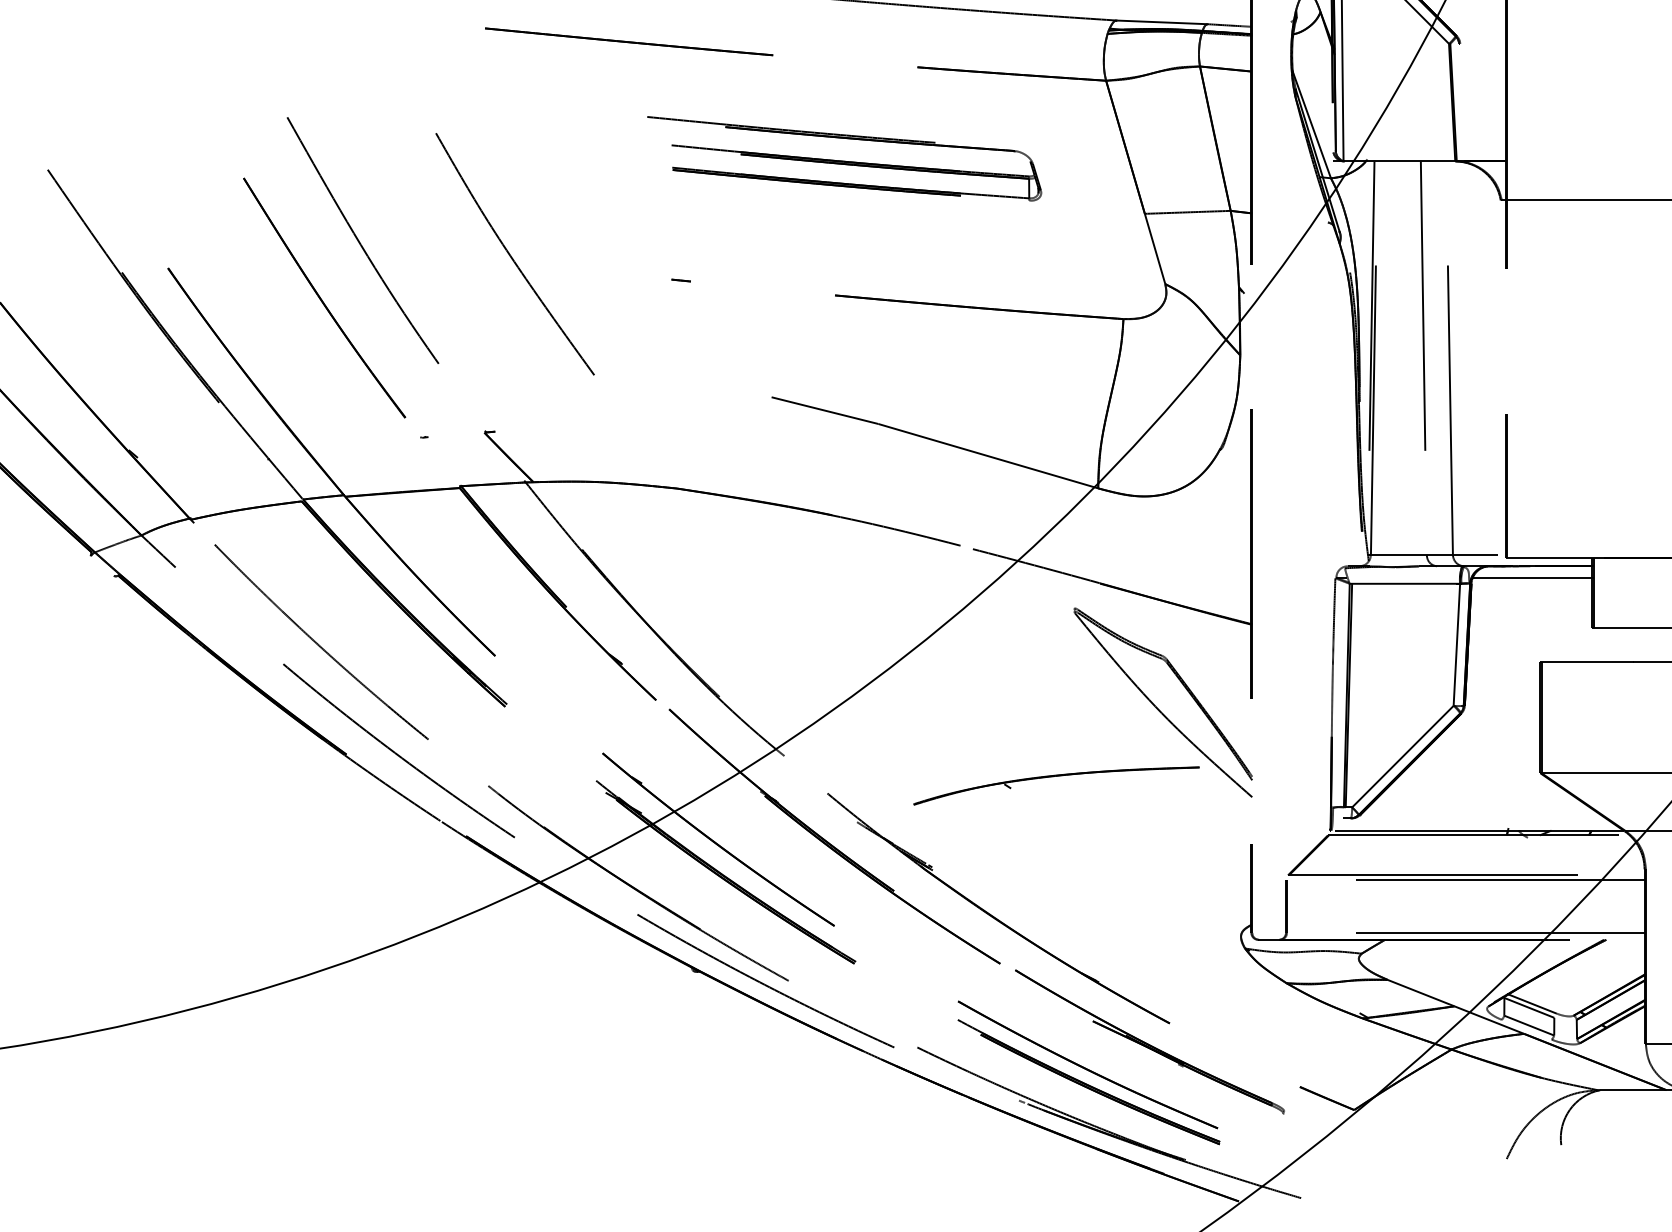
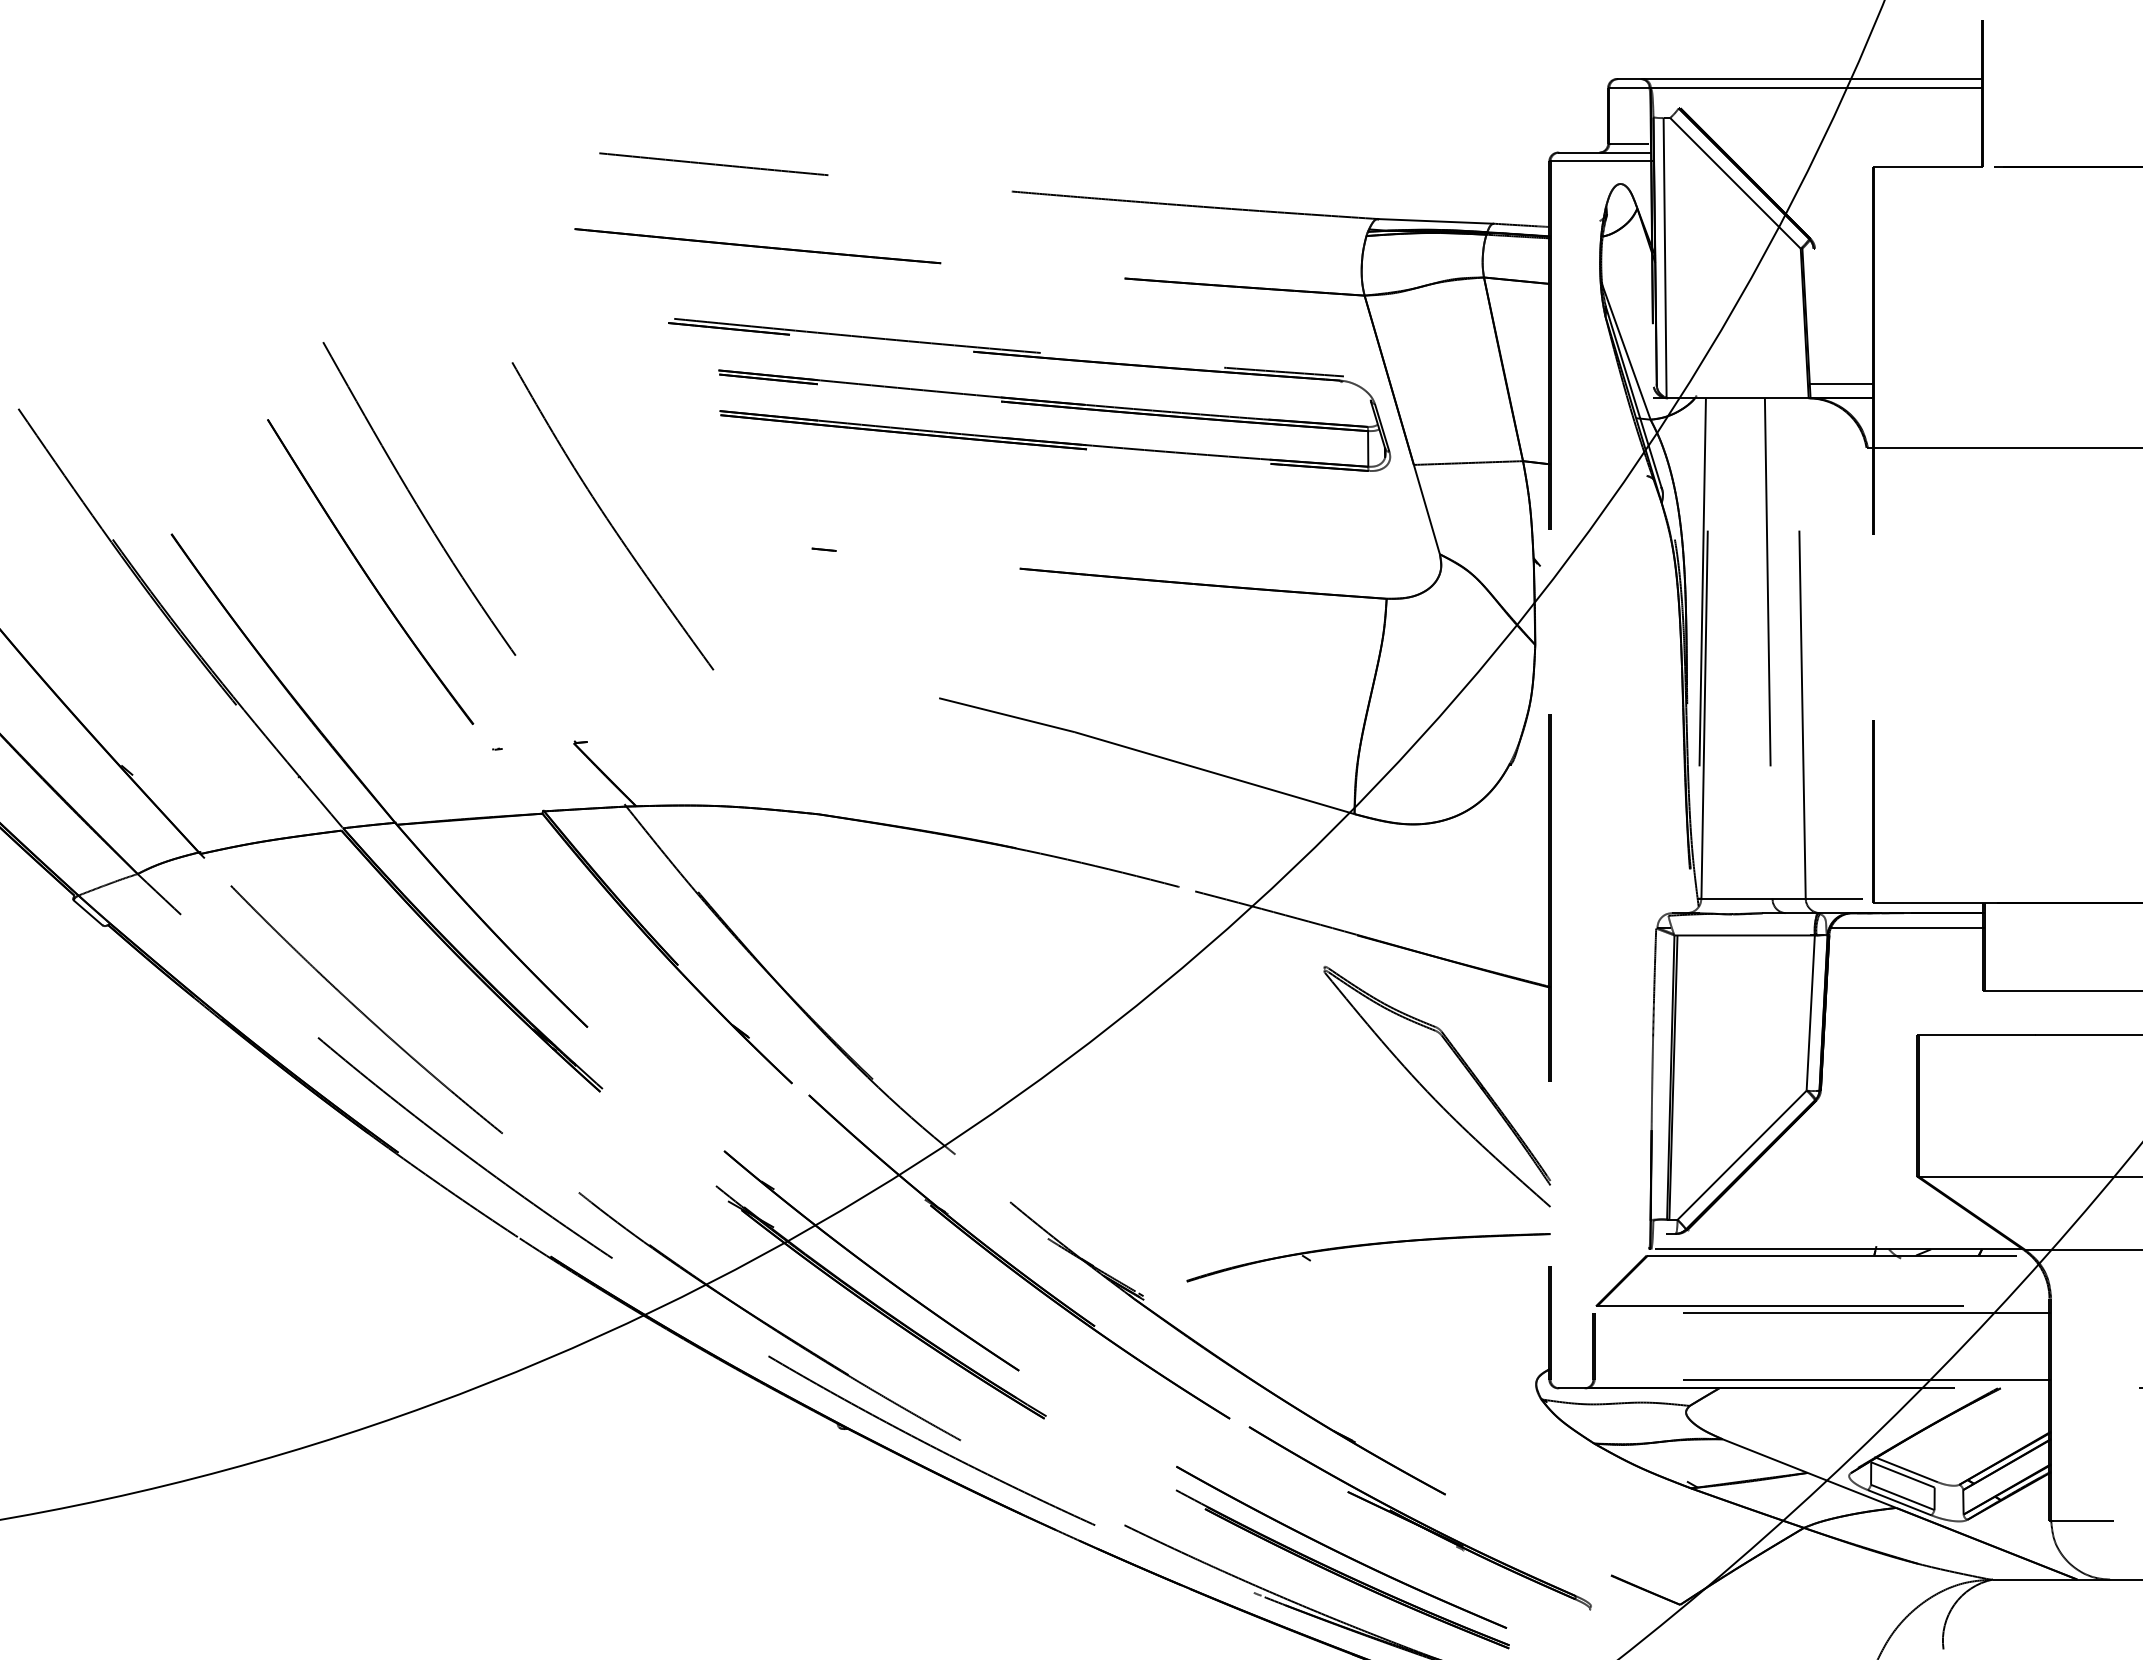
line: (1481, 149) -> (1841, 383), added
part: (842, 158) -> (1029, 394), size x1.43
line: (102, 565) -> (87, 912), added
part: (1053, 777) -> (1364, 1246), moved
line: (1526, 1029) -> (1899, 1502), added

